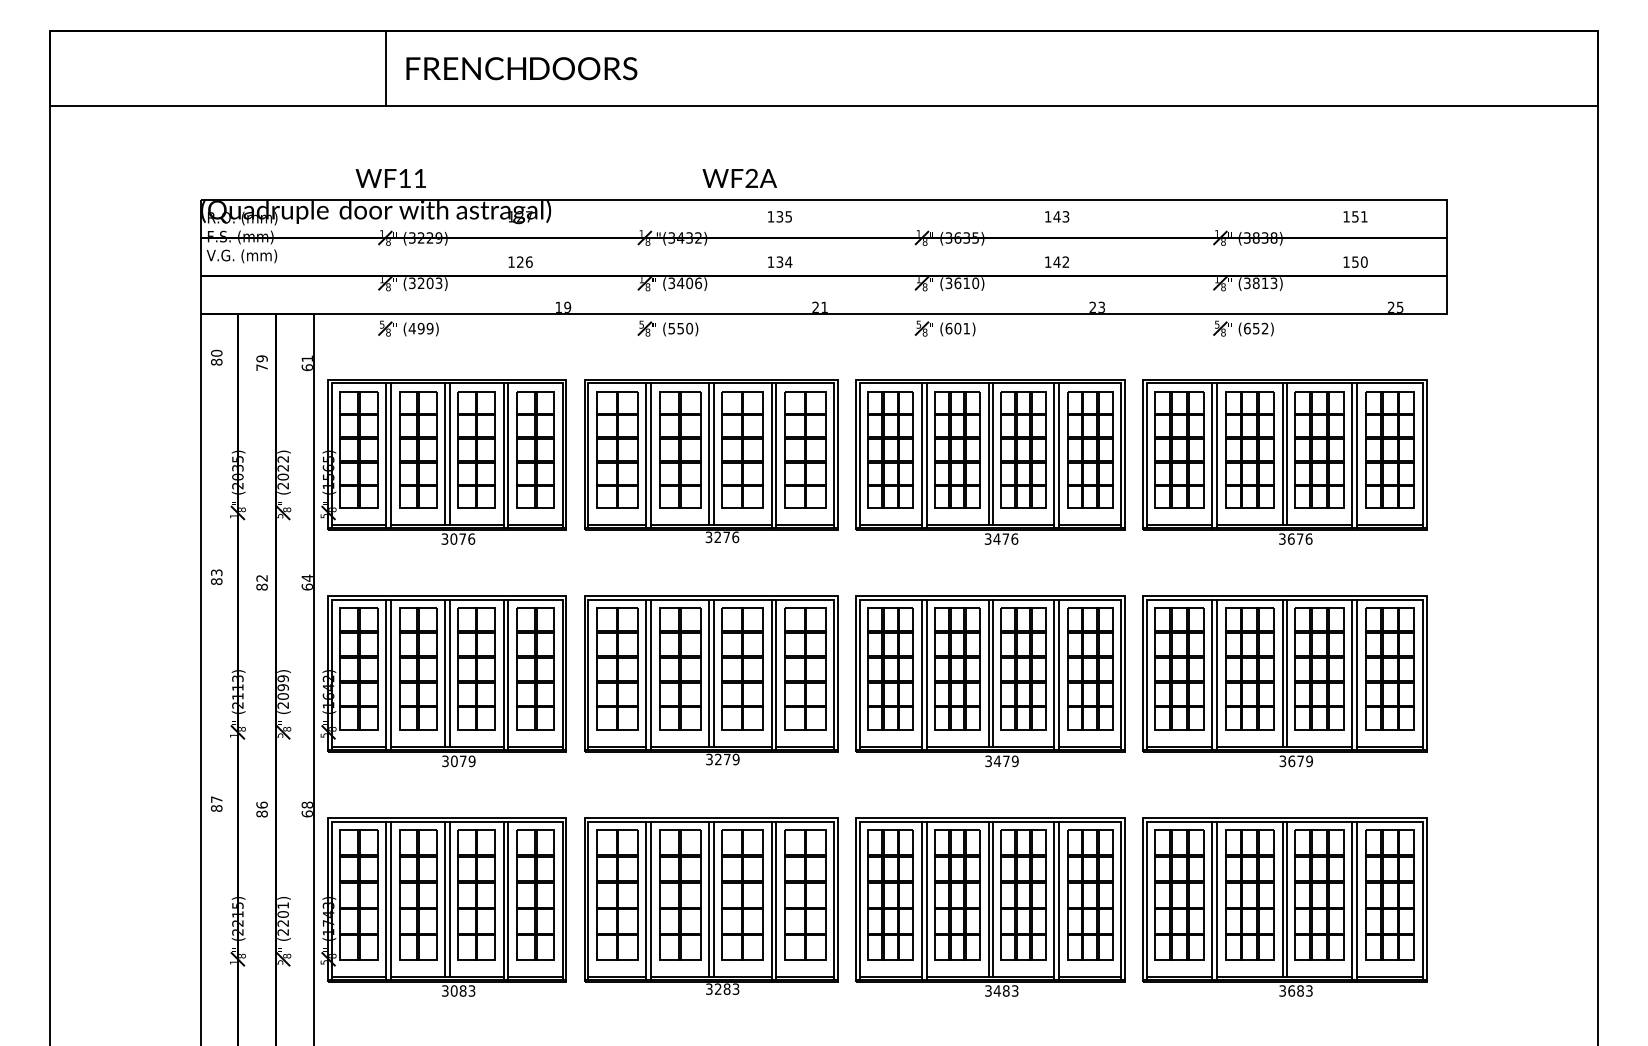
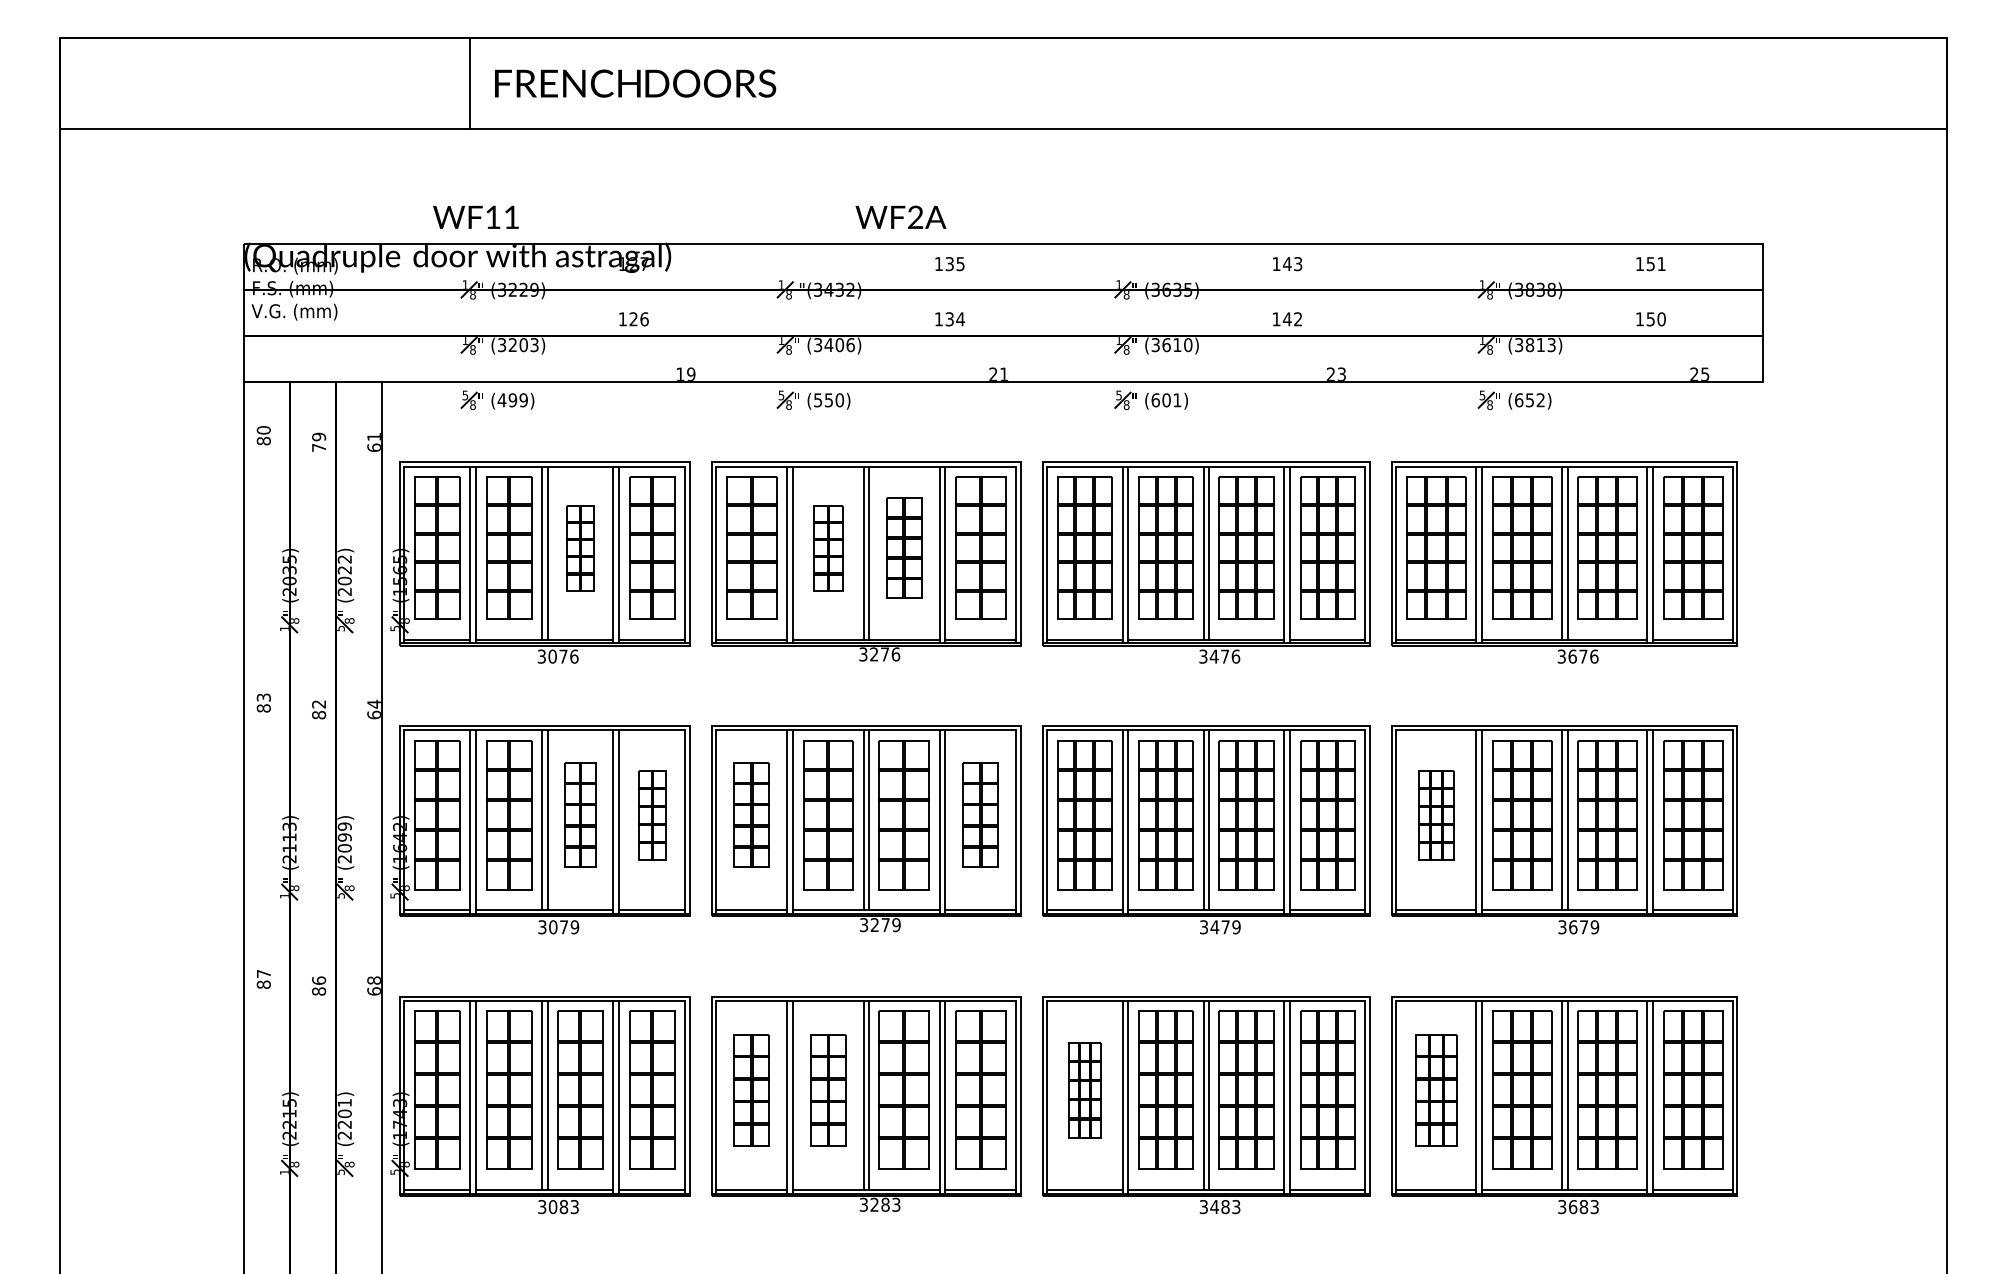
part: (476, 449) -> (580, 547), size x0.6
part: (680, 449) -> (828, 547), size x0.6
part: (741, 449) -> (903, 547), size x0.7
part: (476, 669) -> (580, 815), size x0.7
part: (535, 669) -> (652, 815), size x0.6
part: (617, 669) -> (751, 815), size x0.7
part: (805, 669) -> (980, 815), size x0.7
part: (1179, 669) -> (1436, 815), size x0.6
part: (617, 894) -> (751, 1089), size x0.7
part: (680, 894) -> (828, 1089), size x0.7
part: (890, 894) -> (1084, 1089), size x0.6
part: (1179, 894) -> (1436, 1089), size x0.7

